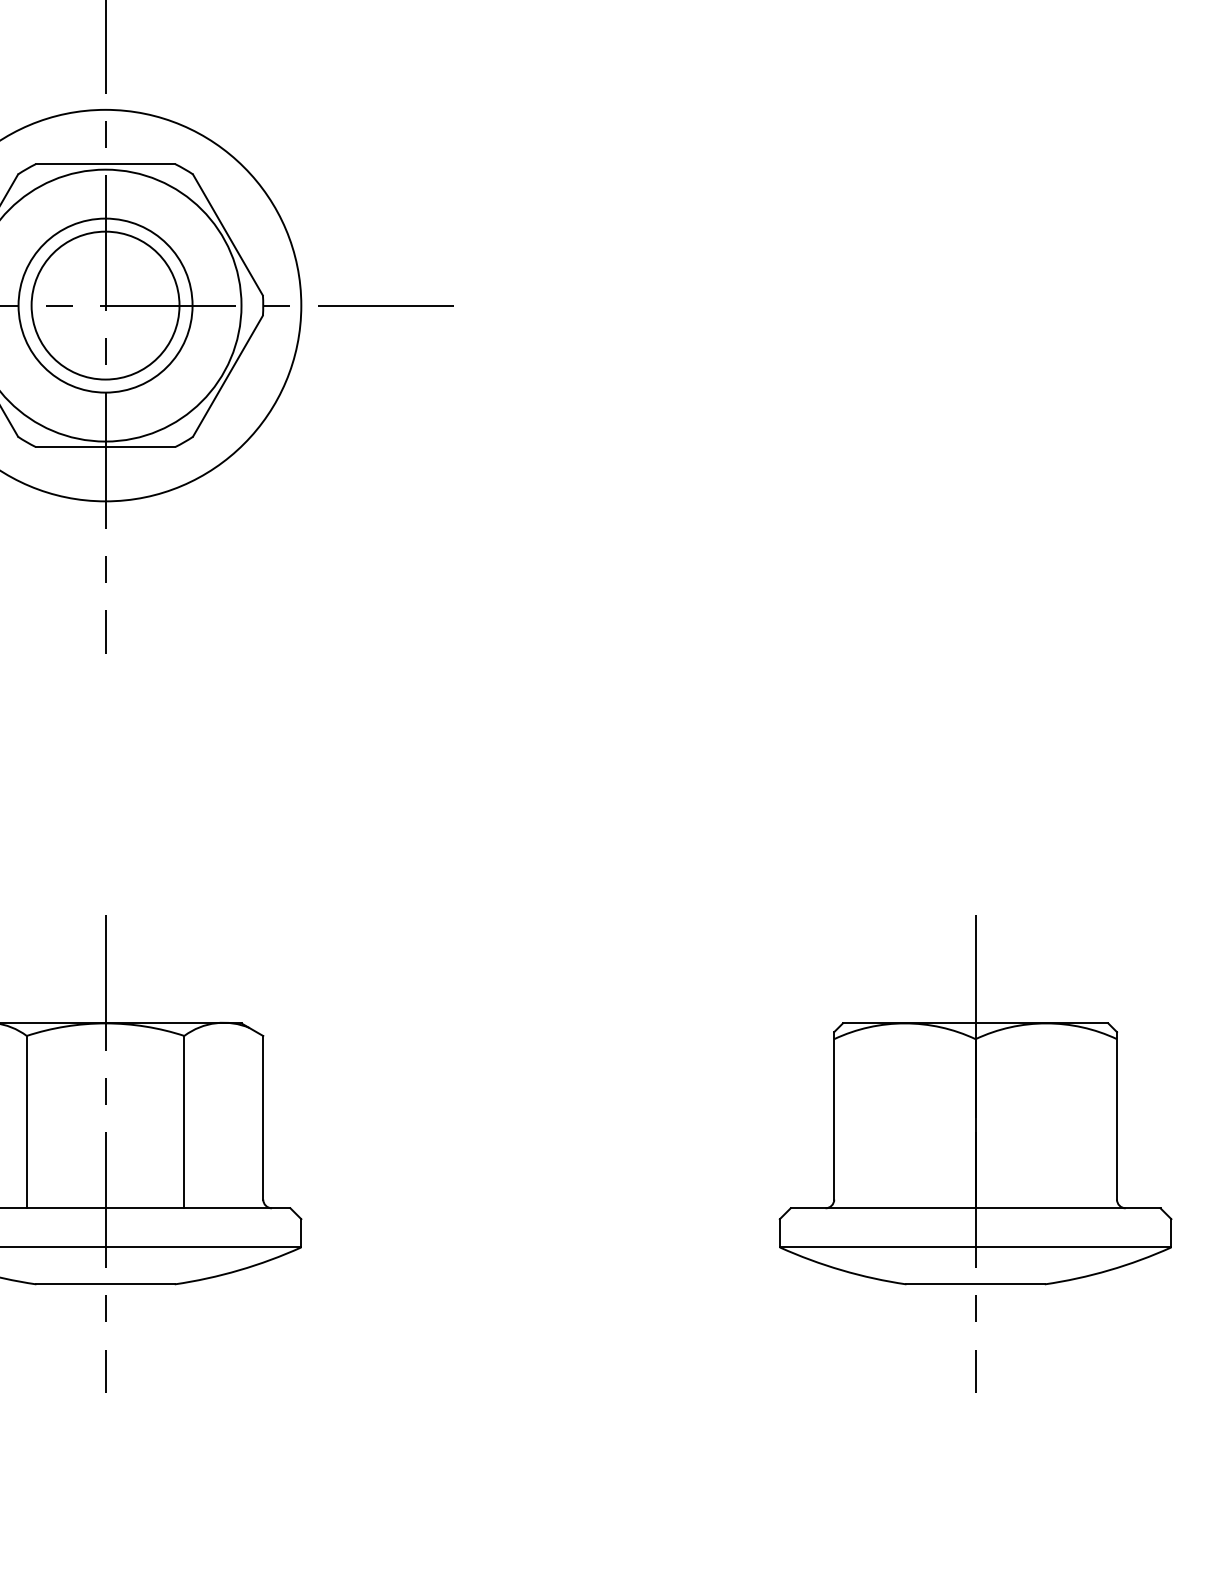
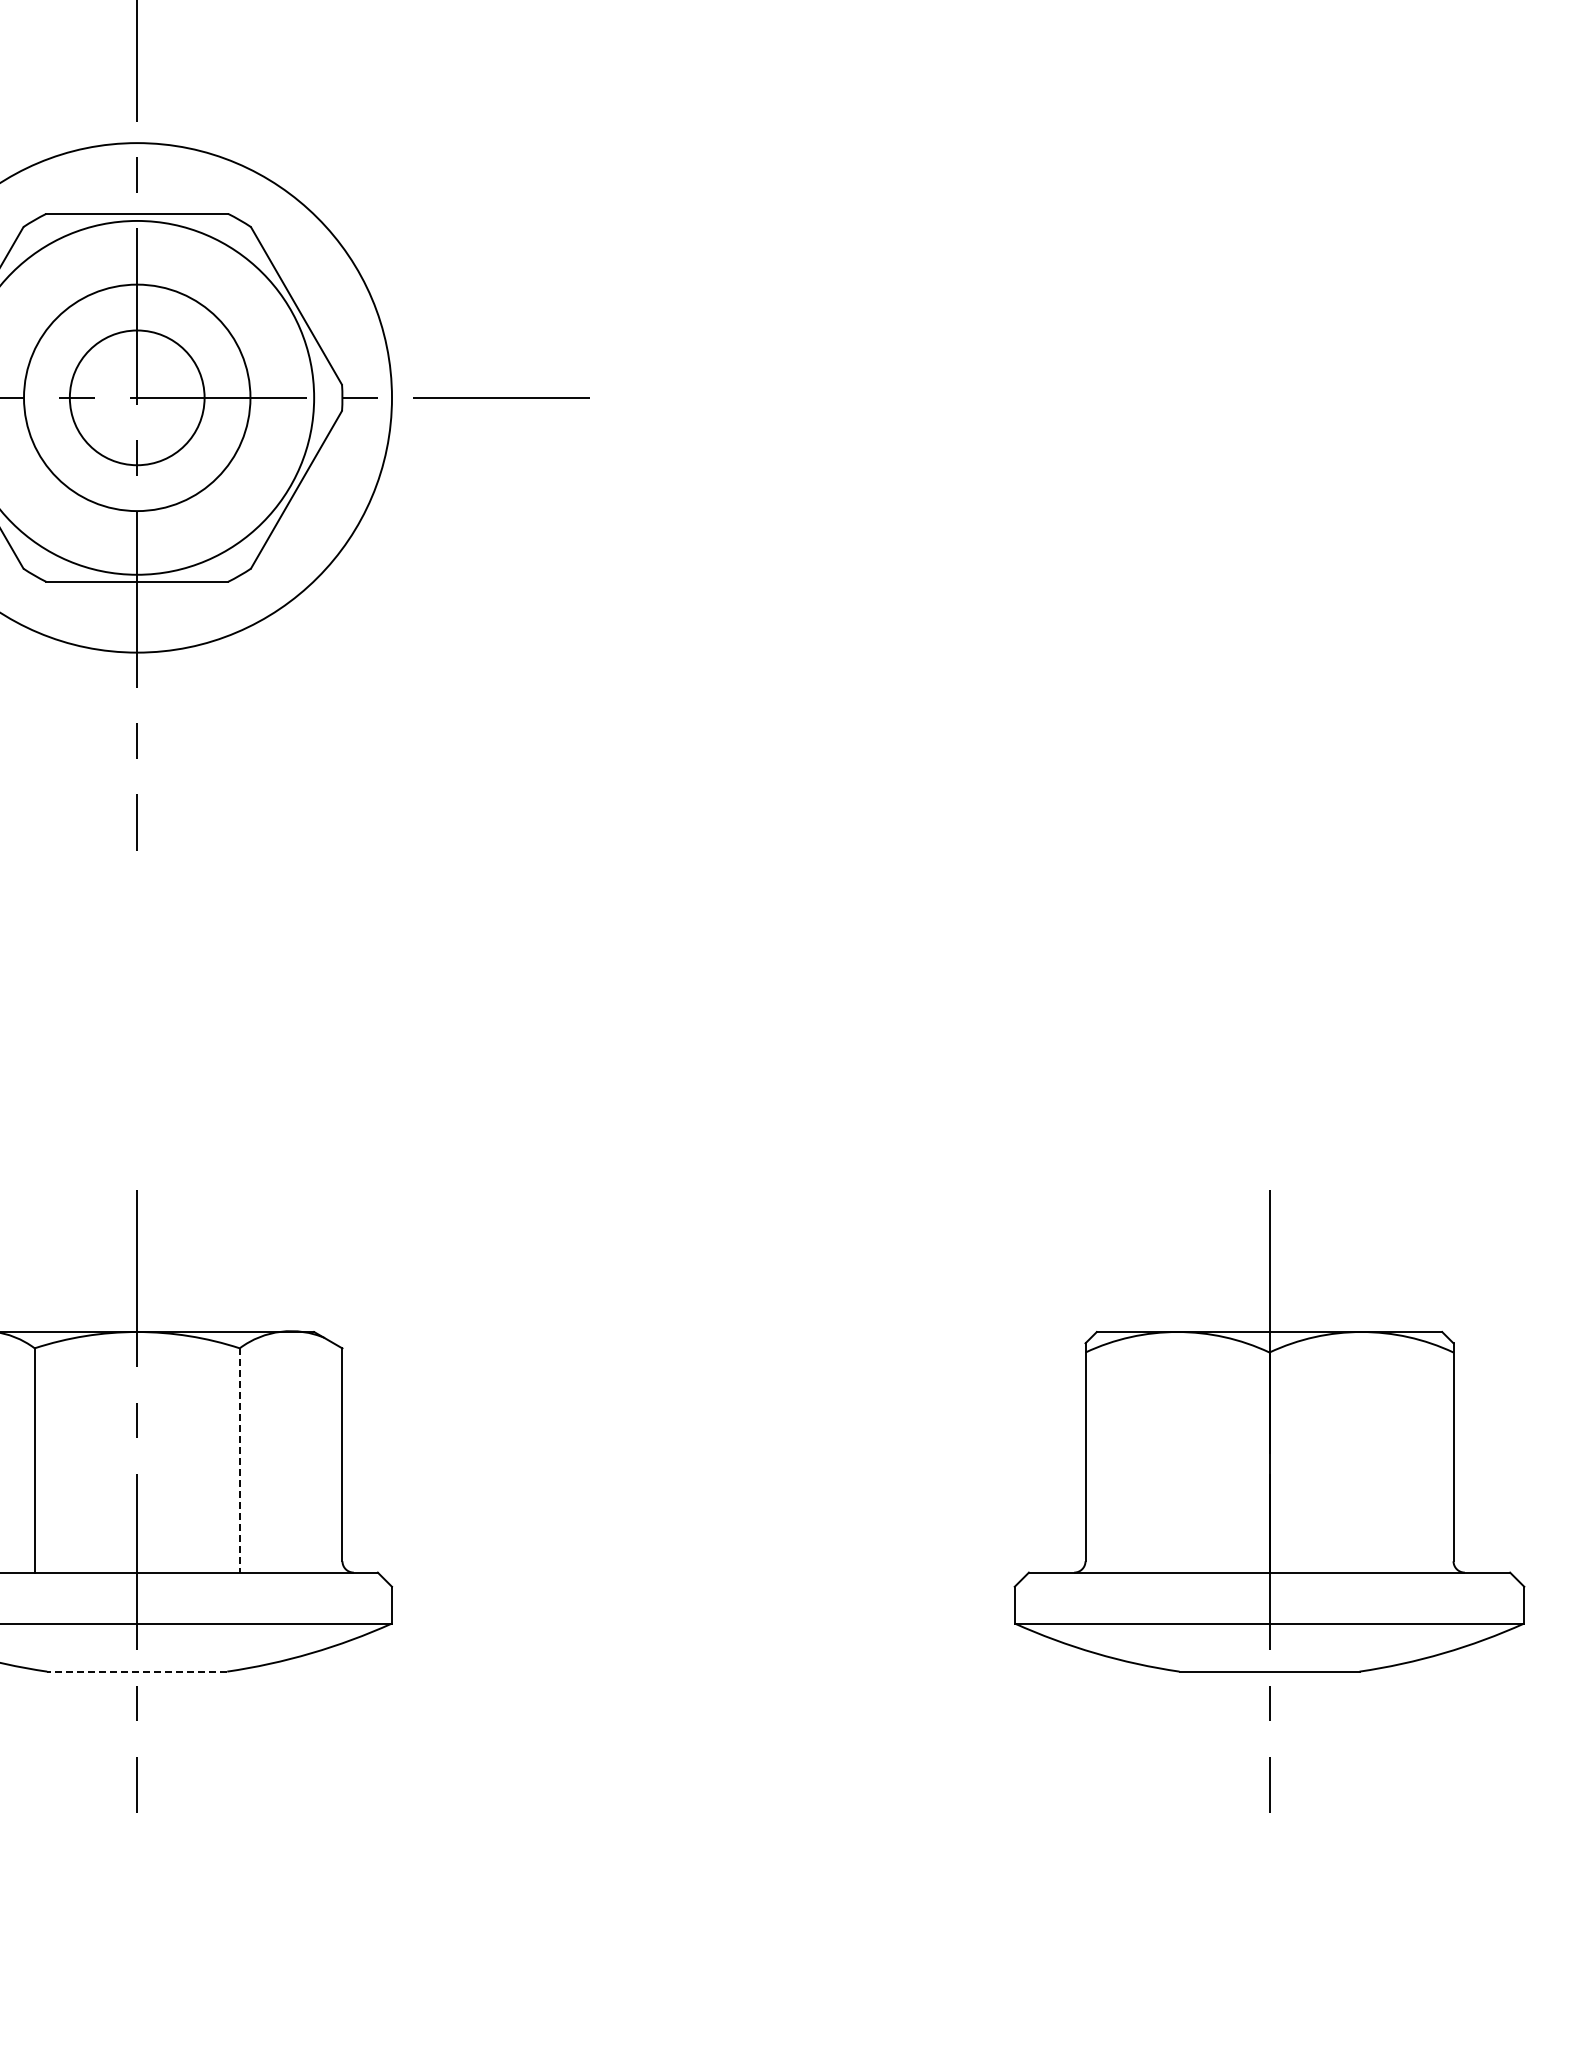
circle: (105, 305) -> (136, 397), size x0.7
line: (184, 1122) -> (239, 1461), solid -> dashed
line: (105, 1284) -> (136, 1671), solid -> dashed

